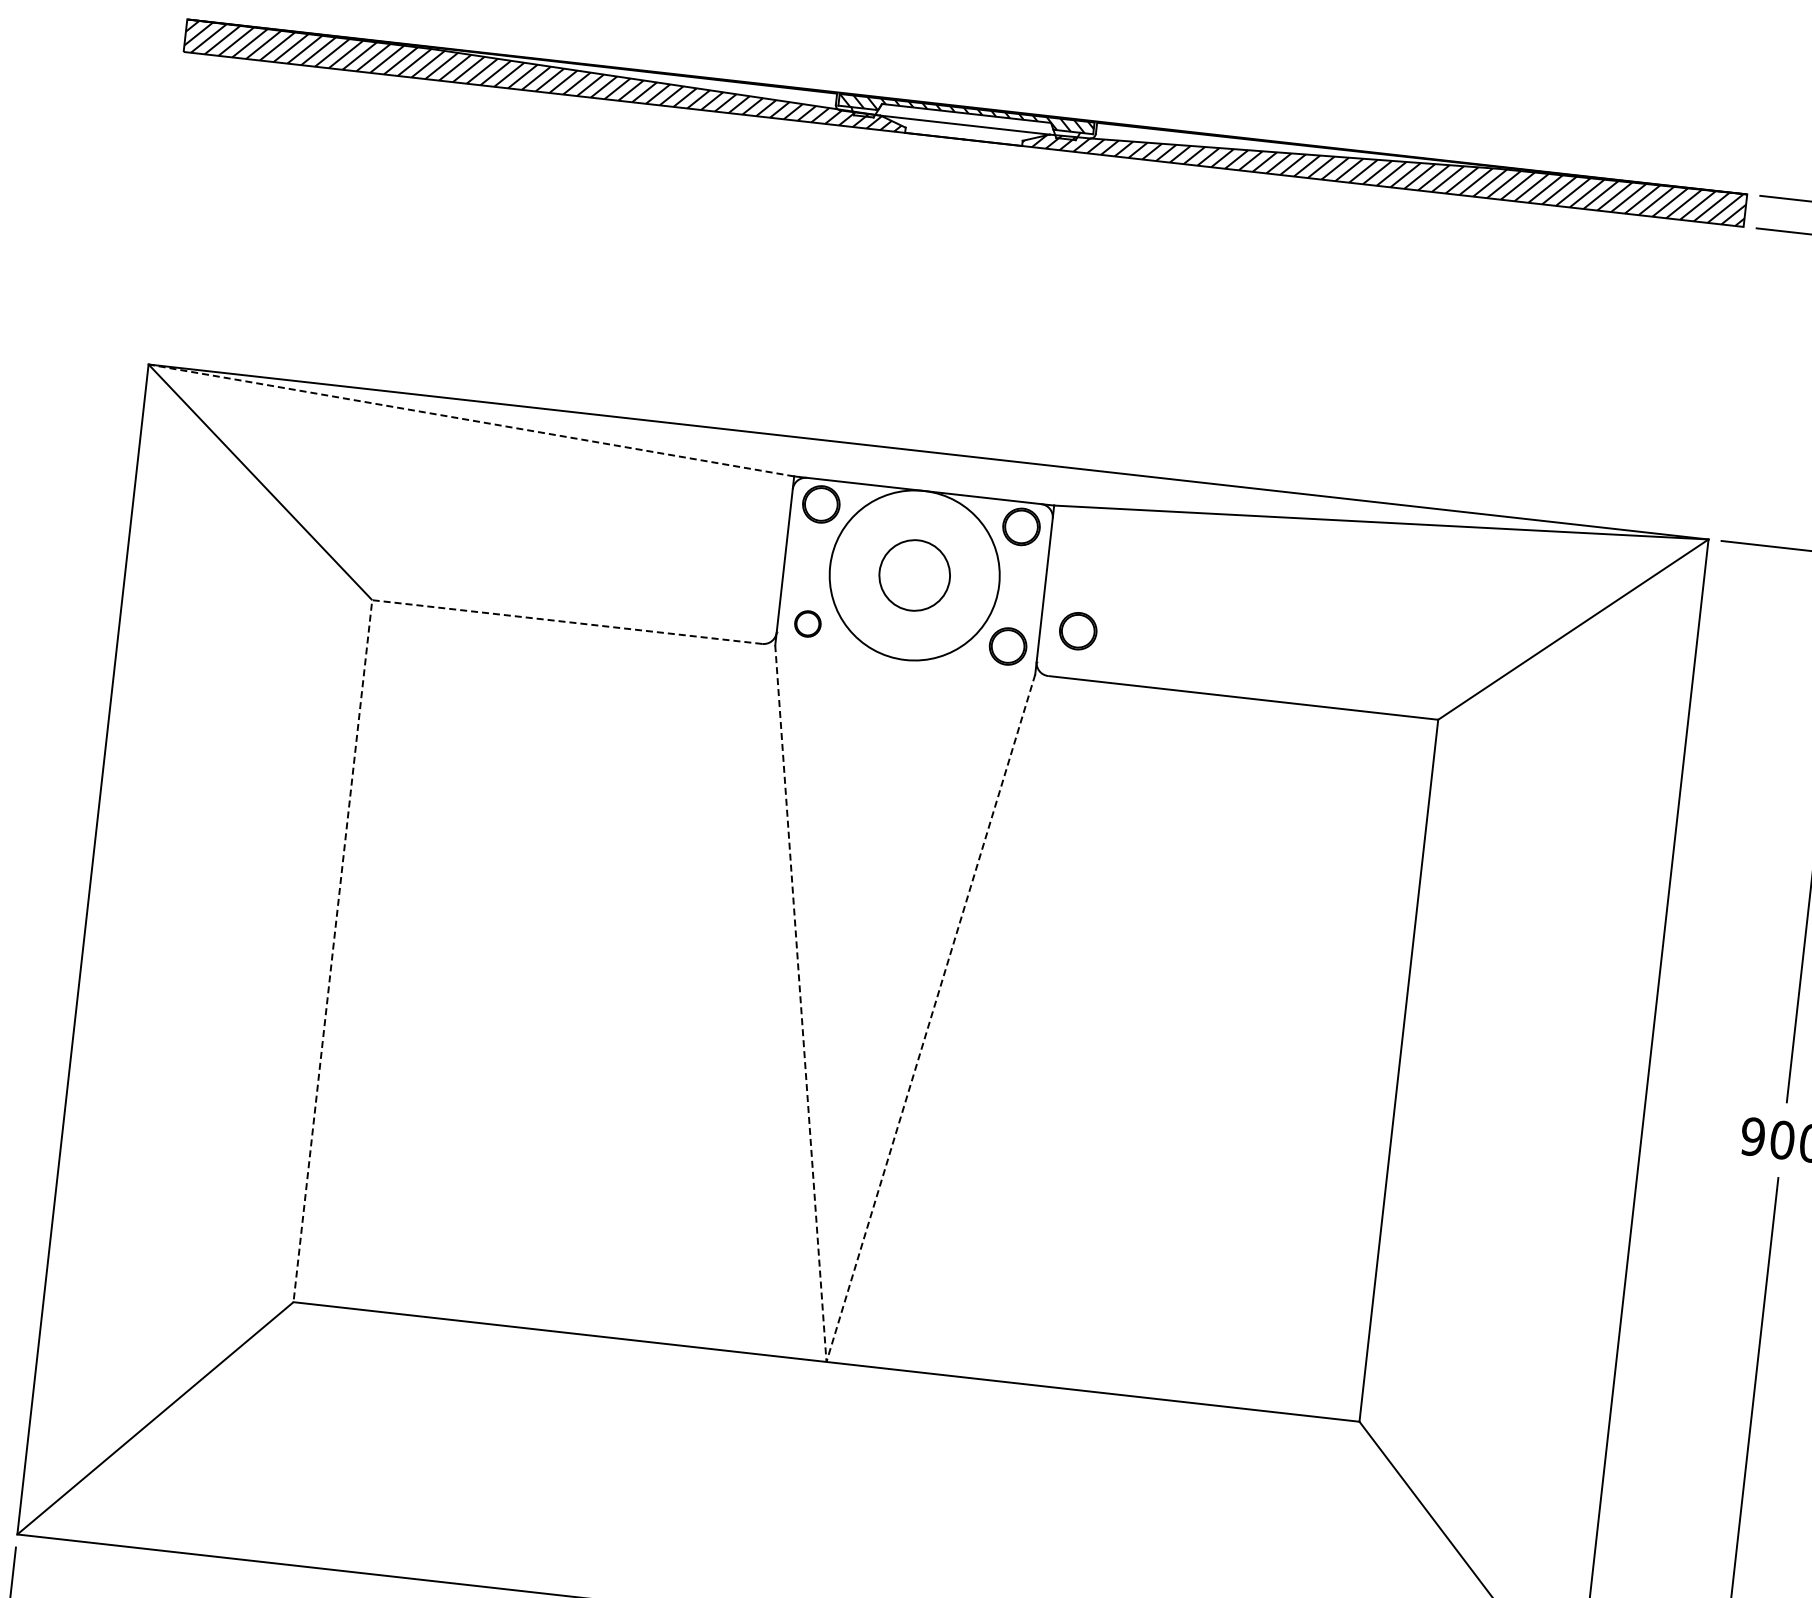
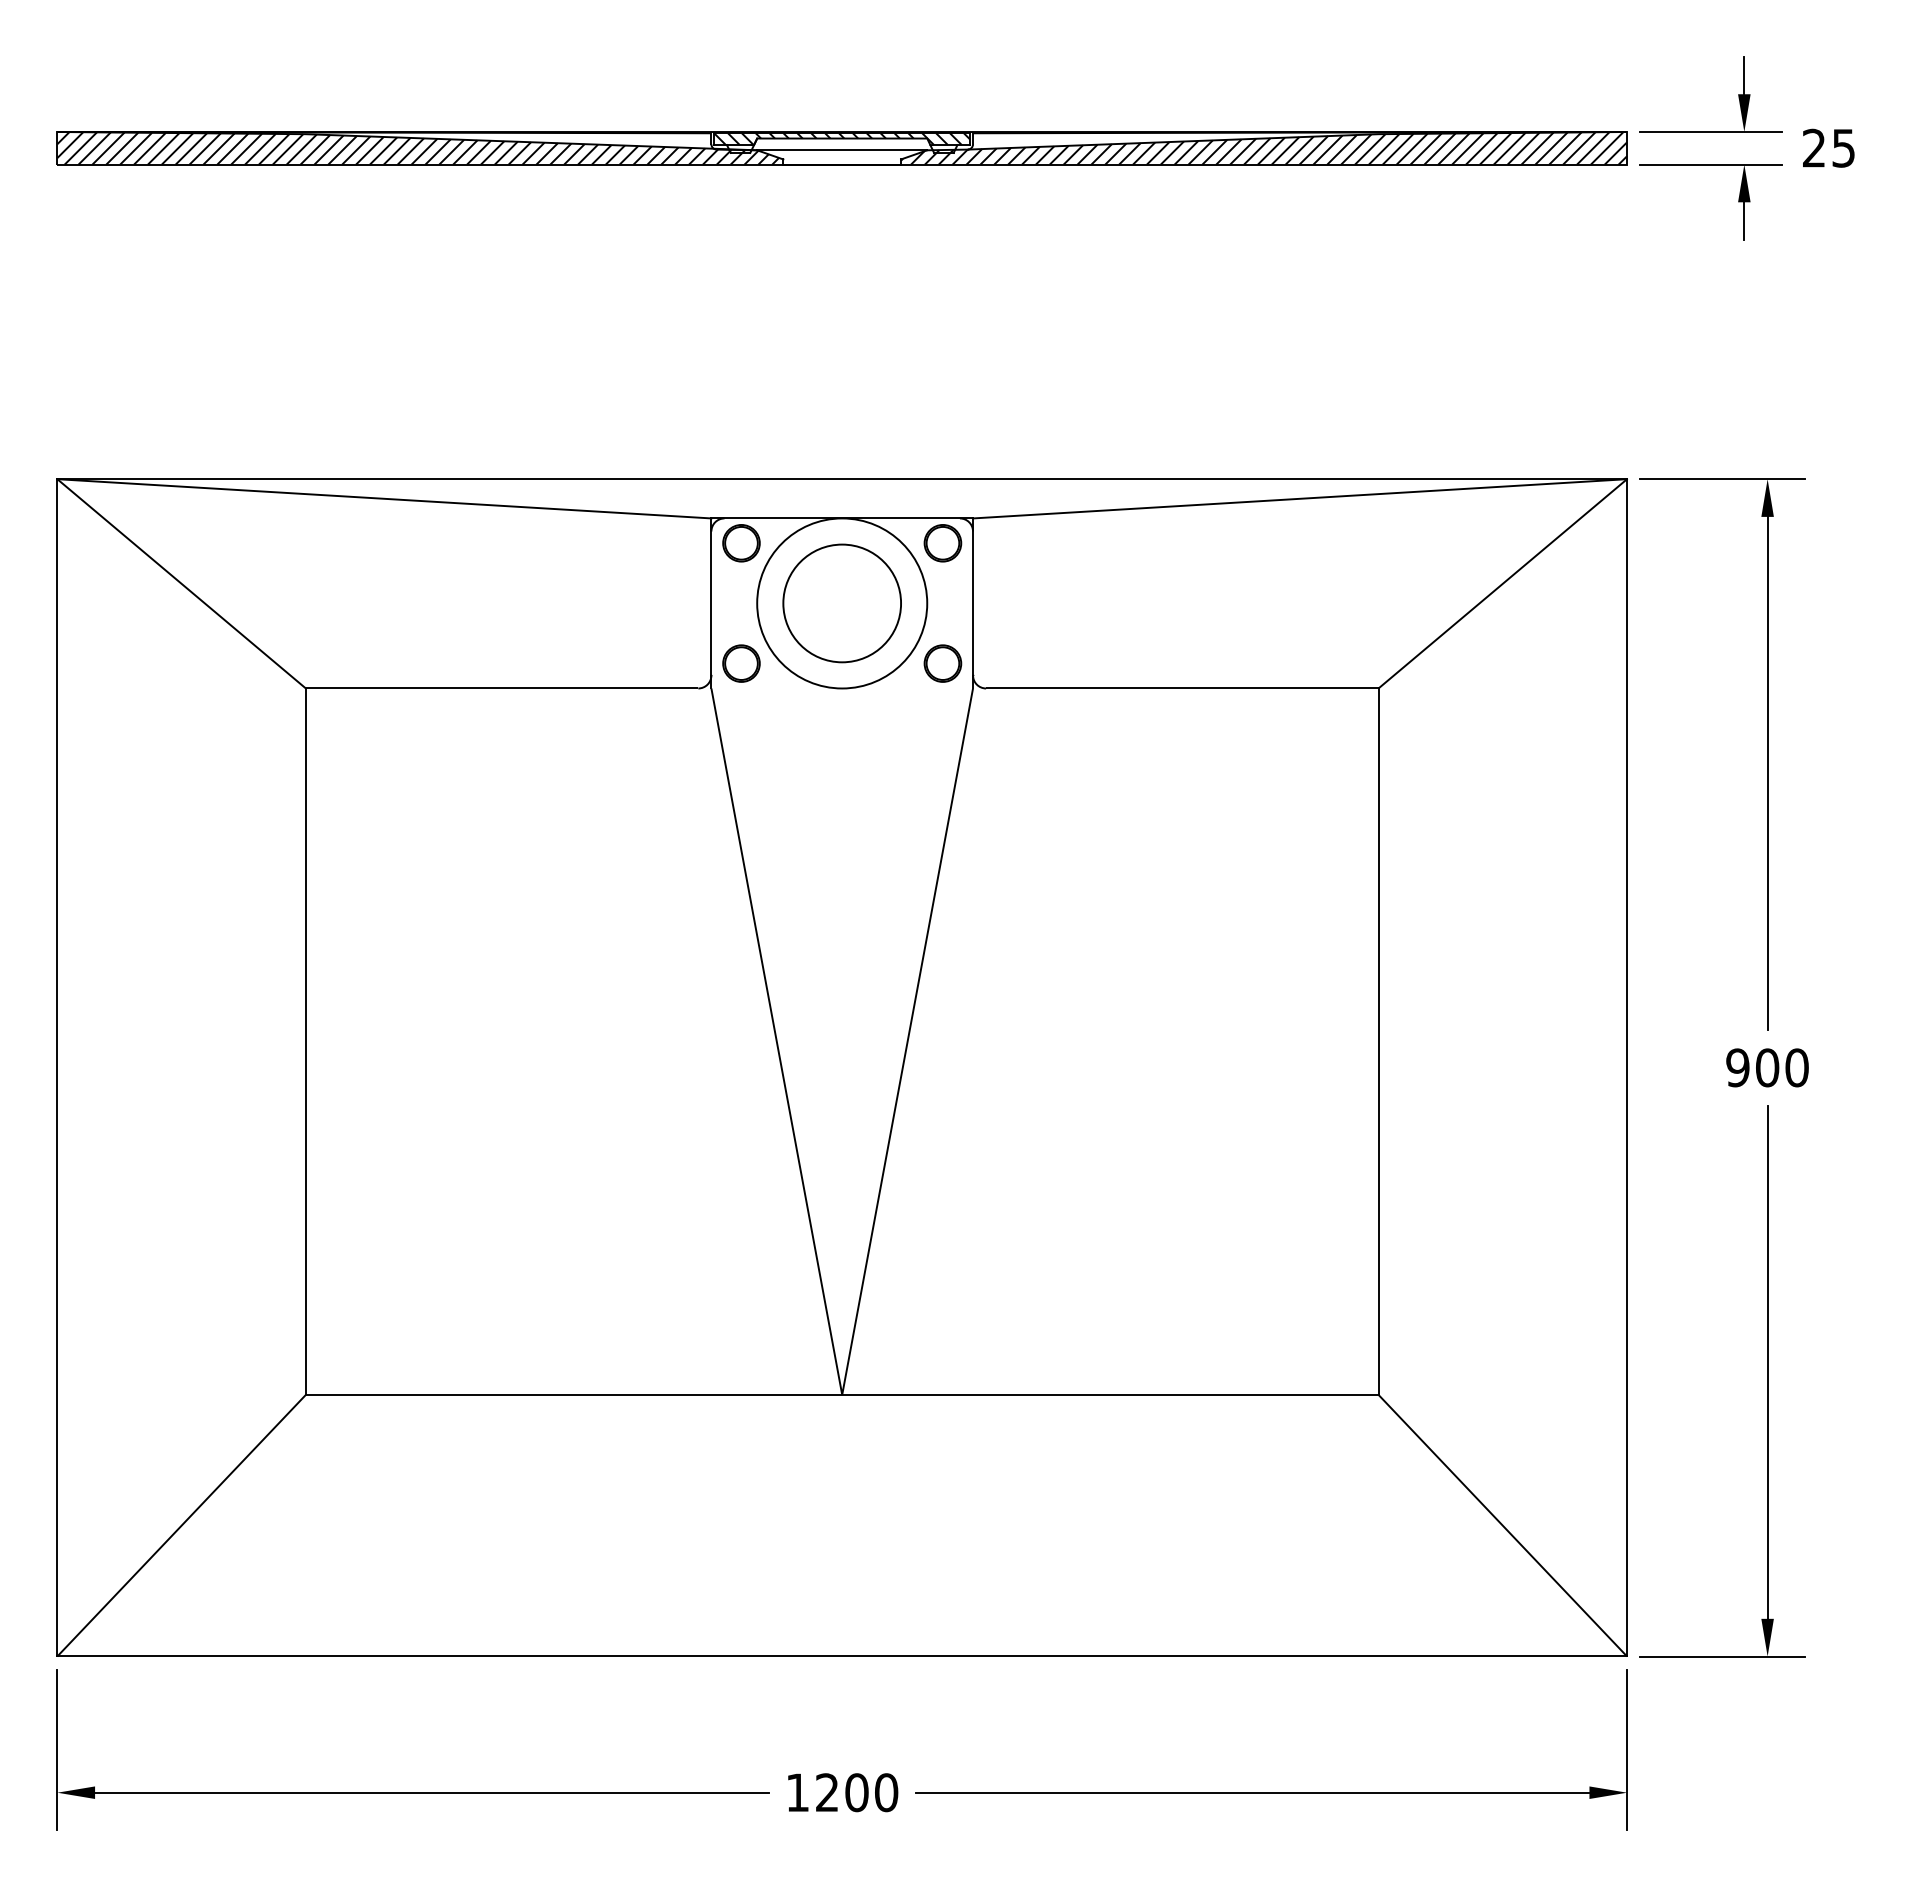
line: (471, 420) -> (384, 498), dashed -> solid
circle: (915, 575) -> (842, 603), size x1.67
part: (807, 623) -> (741, 663), size x1.43
part: (1077, 631) -> (1010, 640), removed
line: (354, 756) -> (305, 845), dashed -> solid
line: (826, 1361) -> (842, 1394), dashed -> solid

